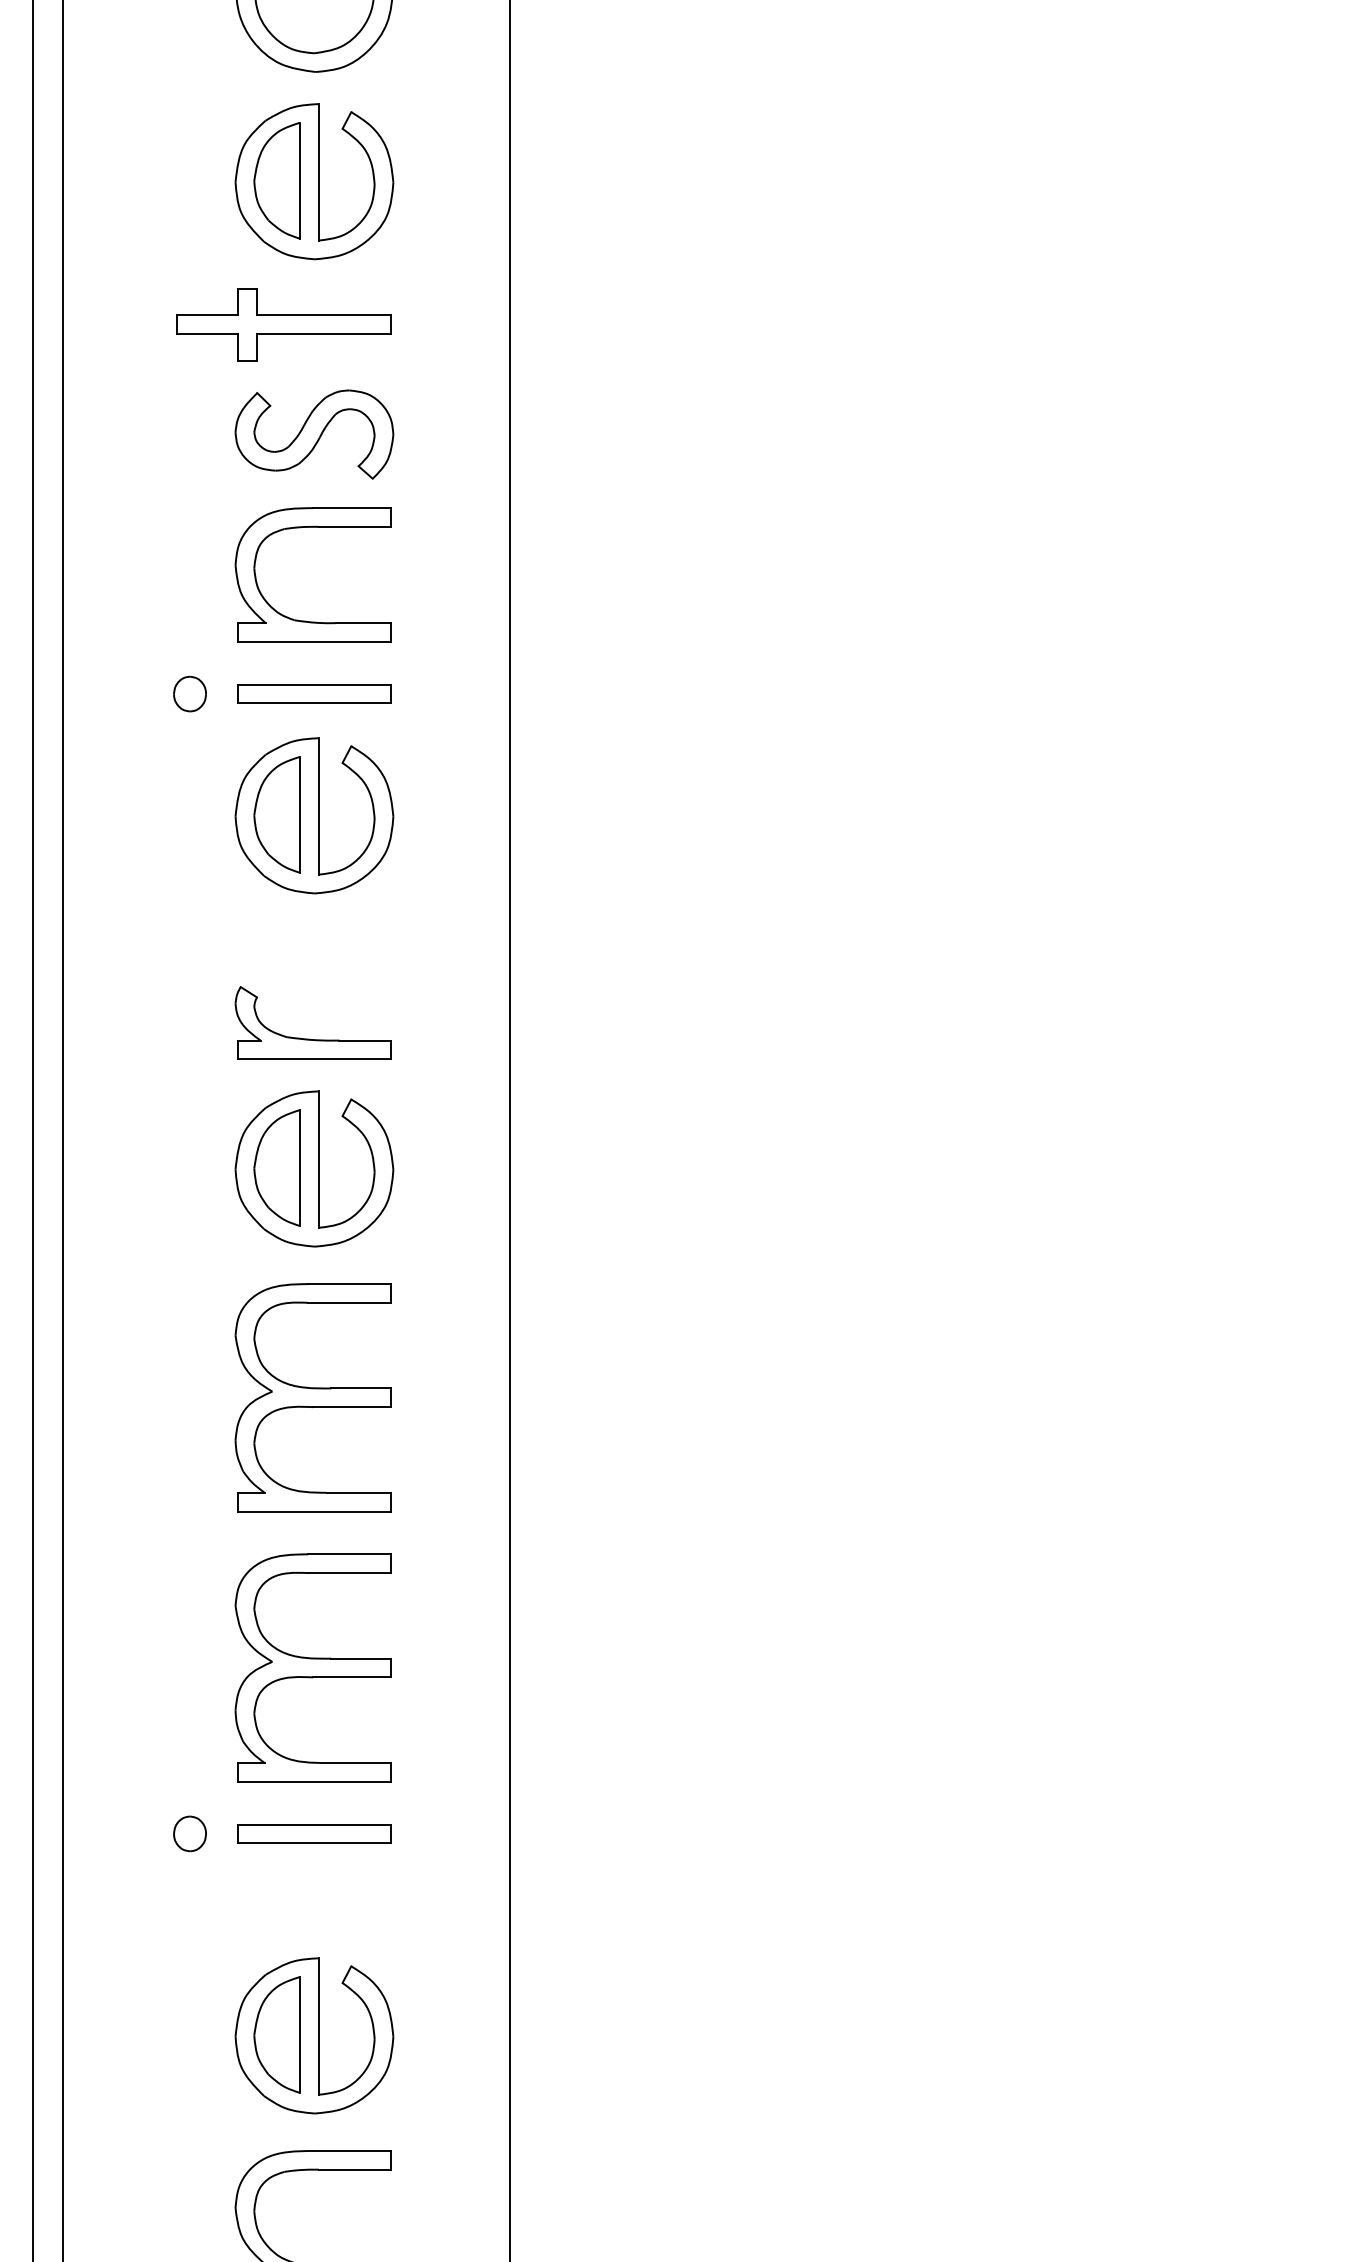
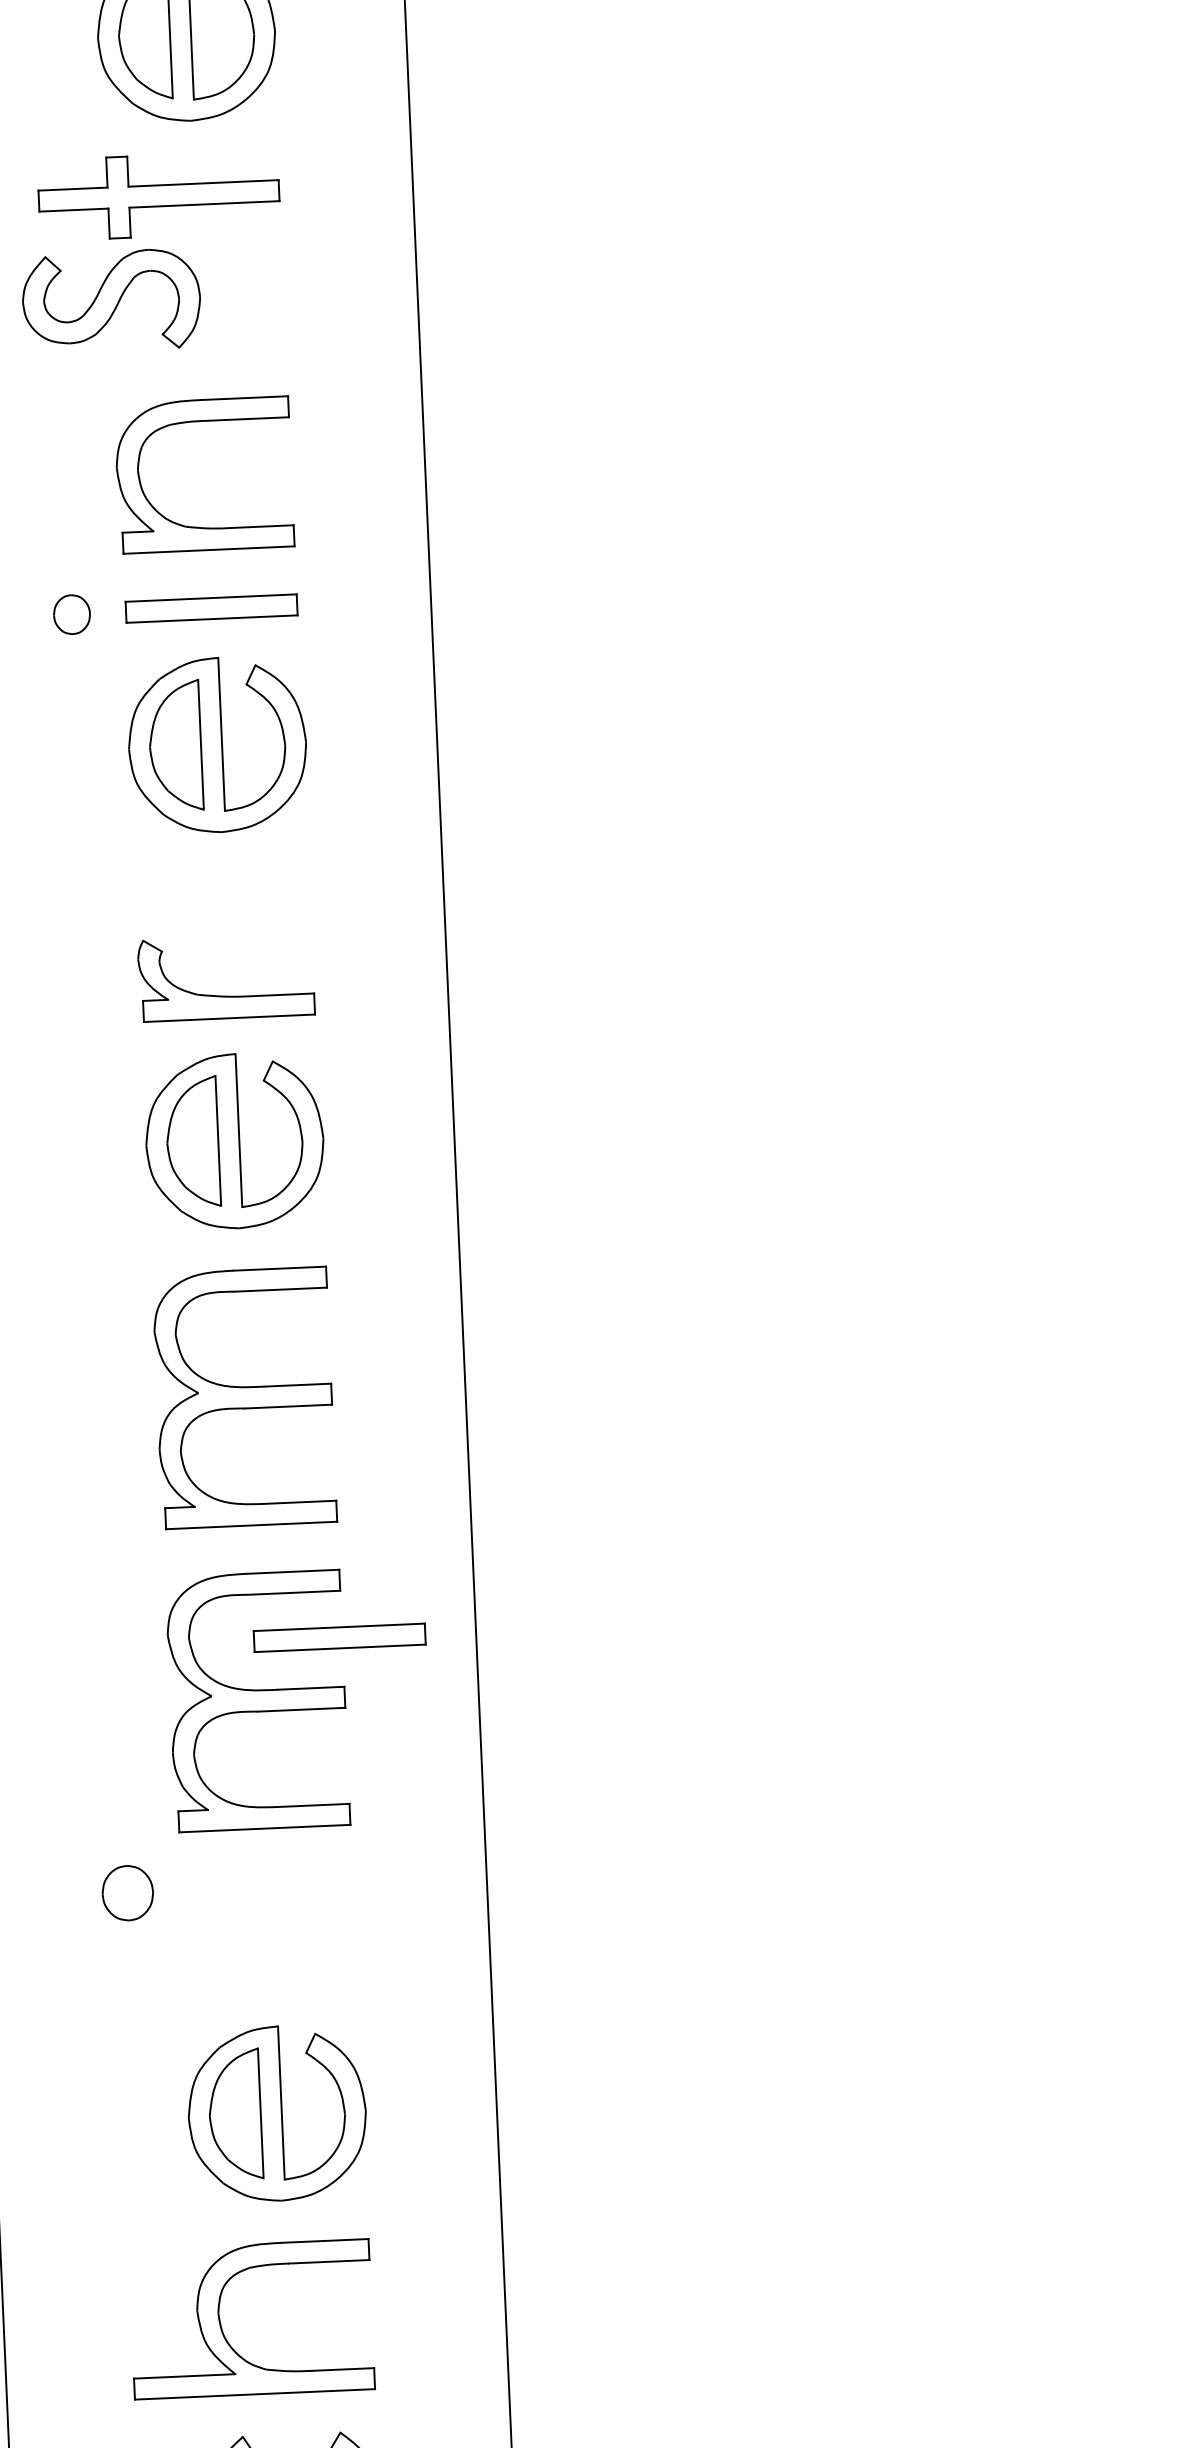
part: (314, 434) -> (111, 300), moved
part: (189, 1833) -> (127, 1892), size x1.4
part: (314, 1833) -> (339, 1637), moved

